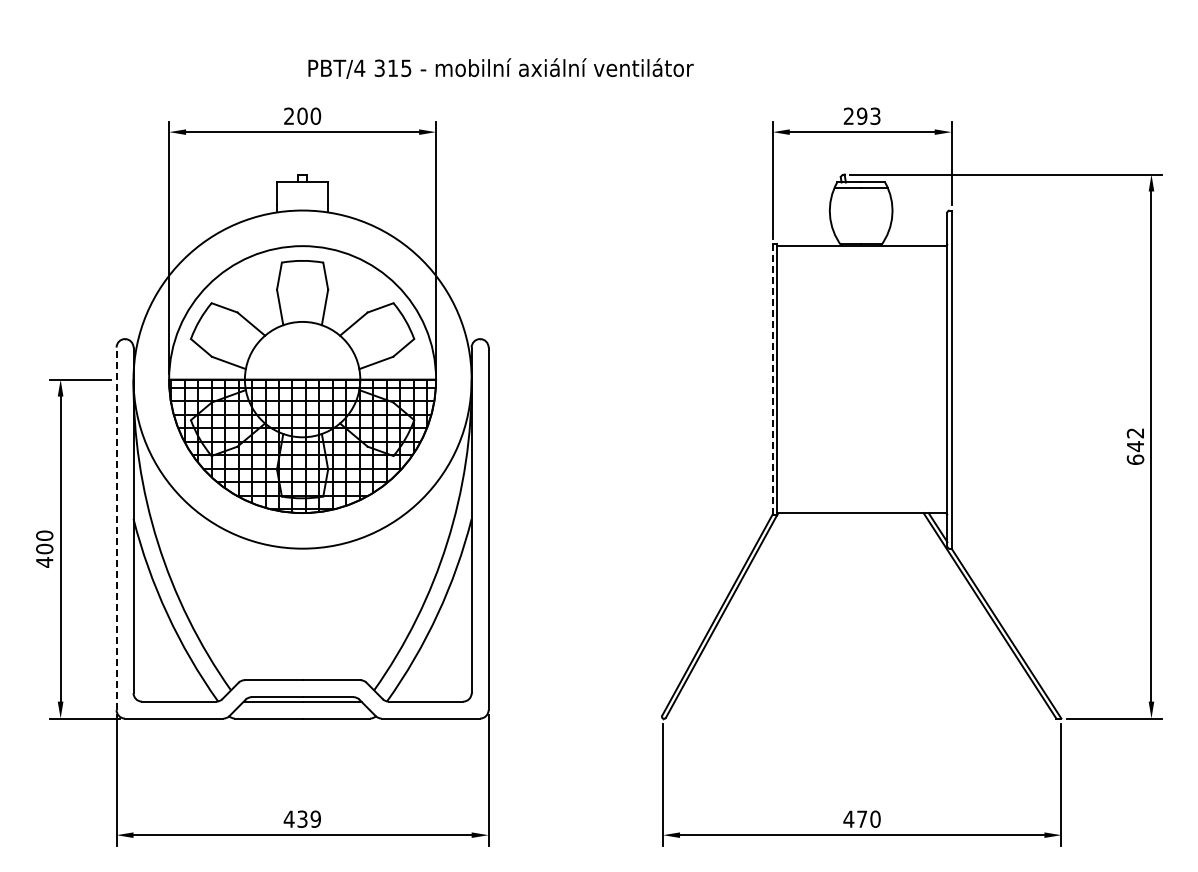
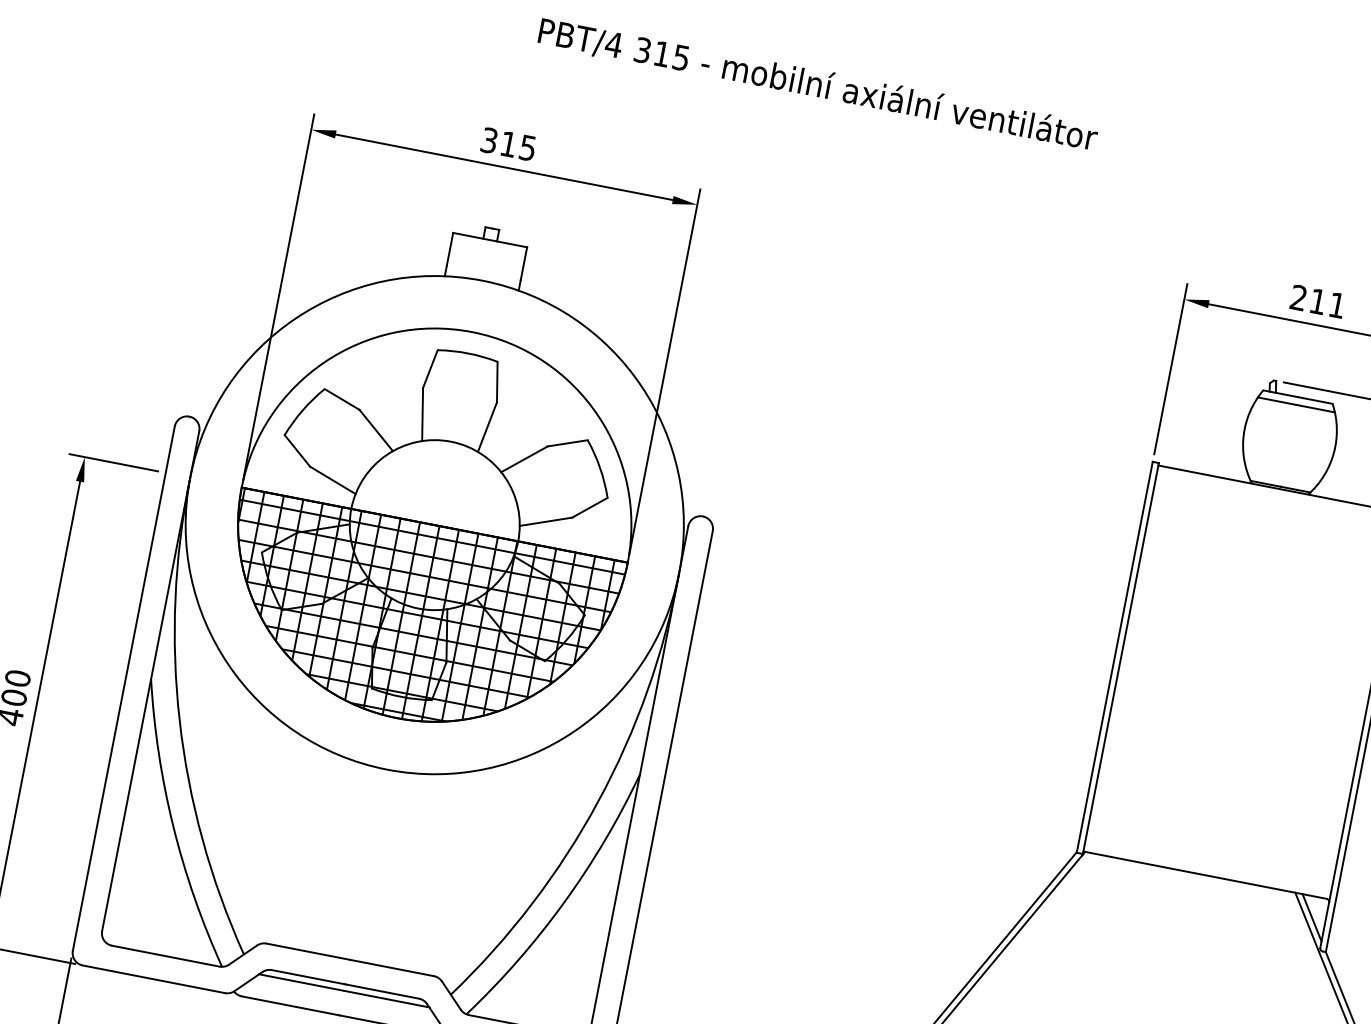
text: (500, 68) -> (817, 84), moved
text: (302, 115) -> (508, 143), 200 -> 315
text: (868, 115) -> (1327, 302), 293 -> 211
line: (772, 380) -> (1114, 658), dashed -> solid
line: (116, 528) -> (123, 688), dashed -> solid

